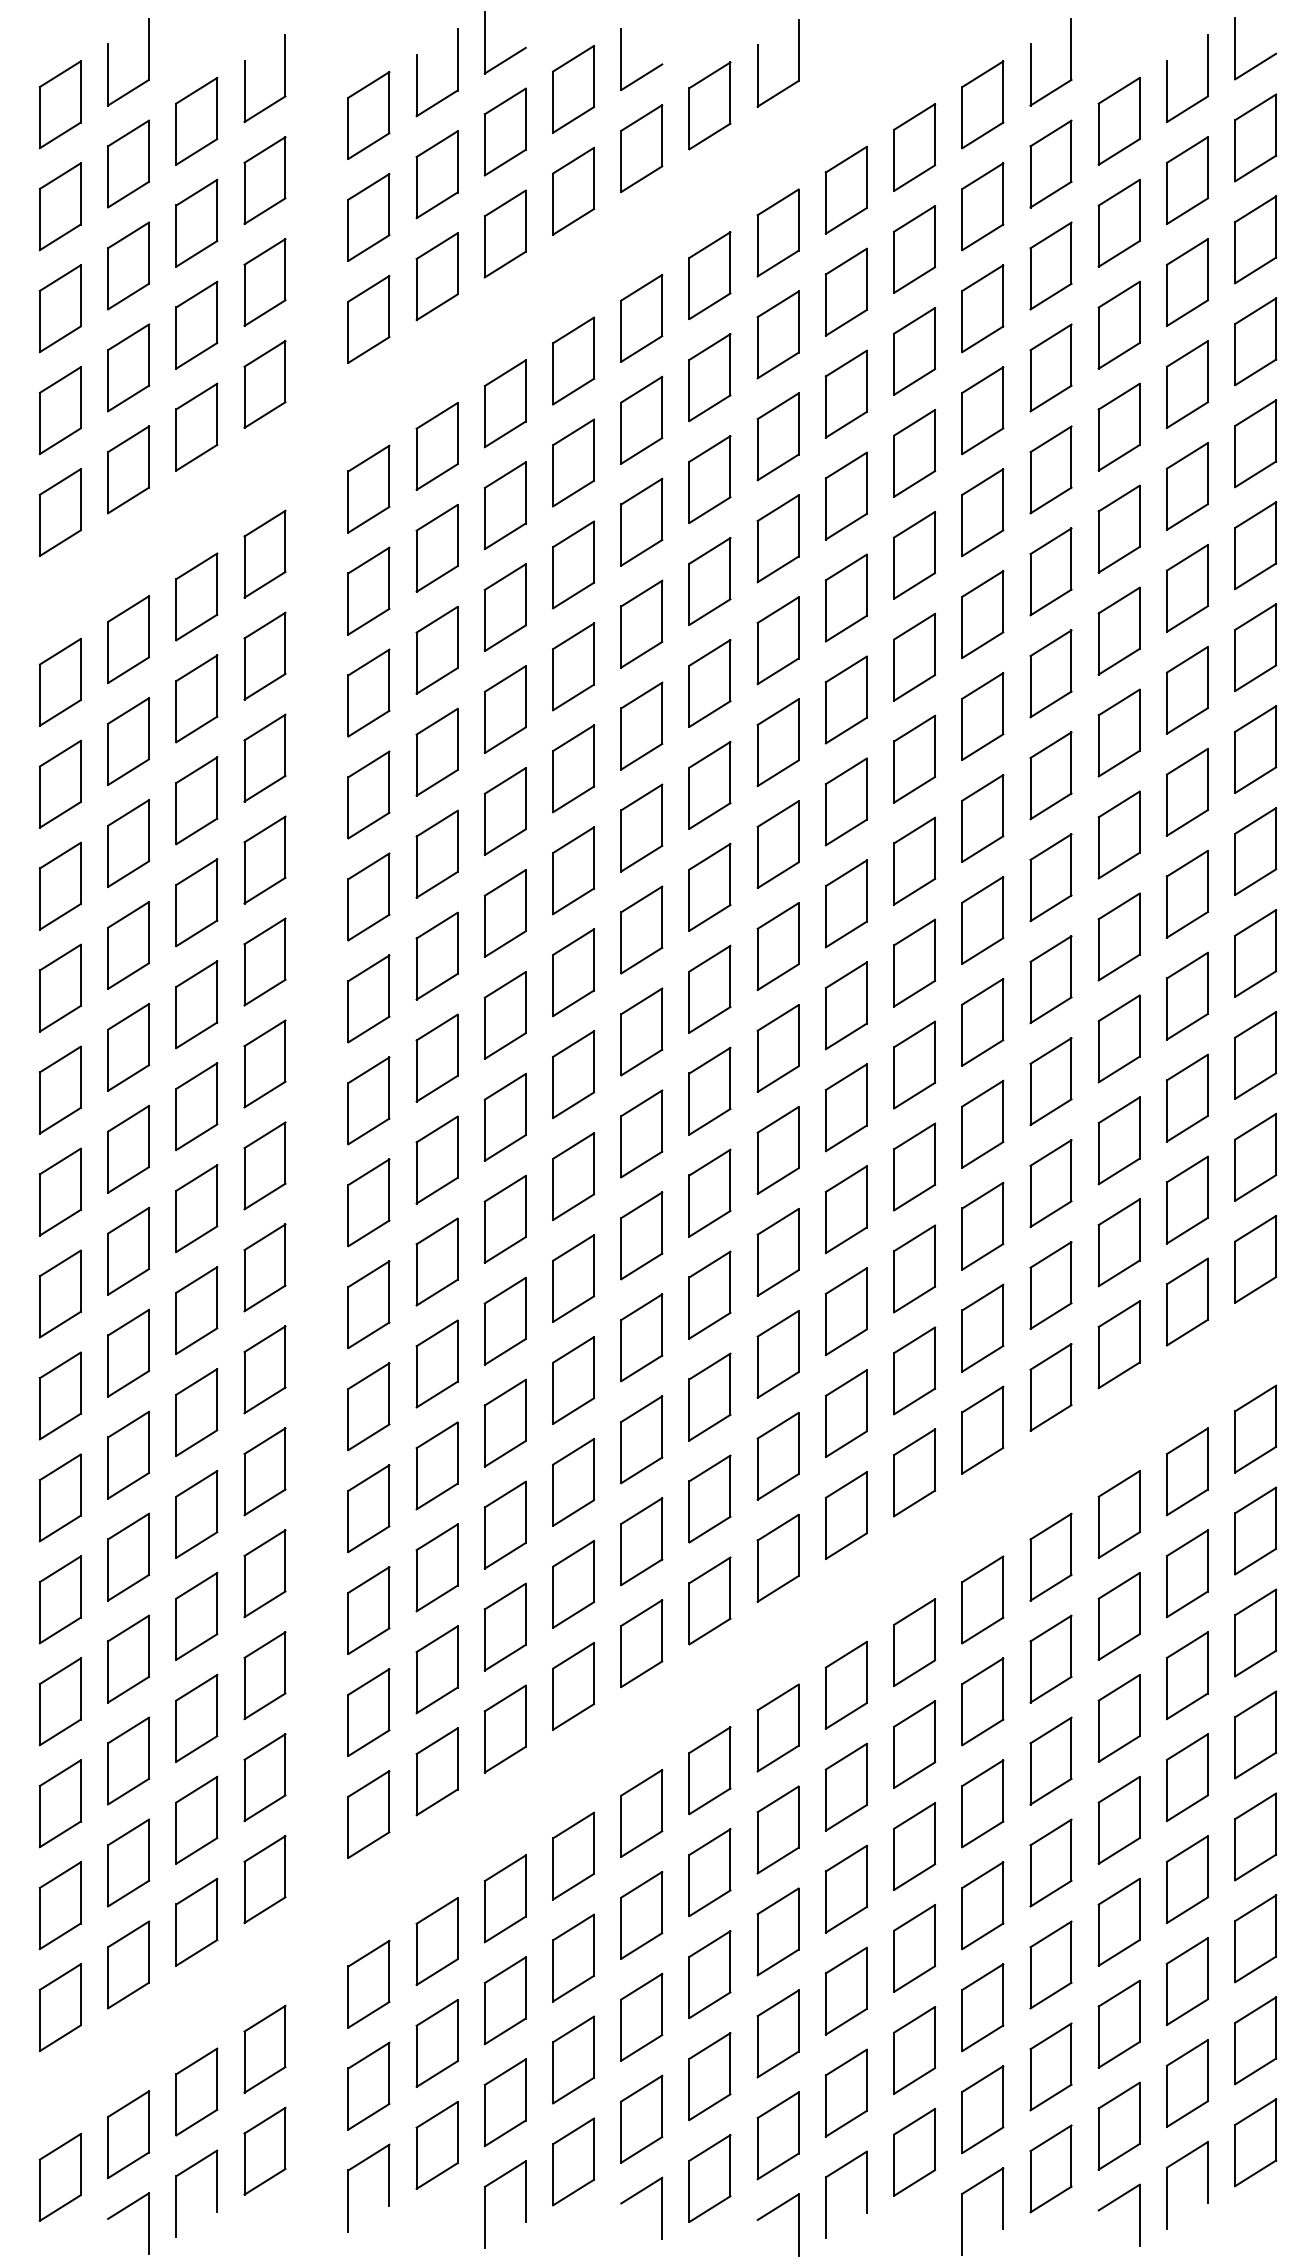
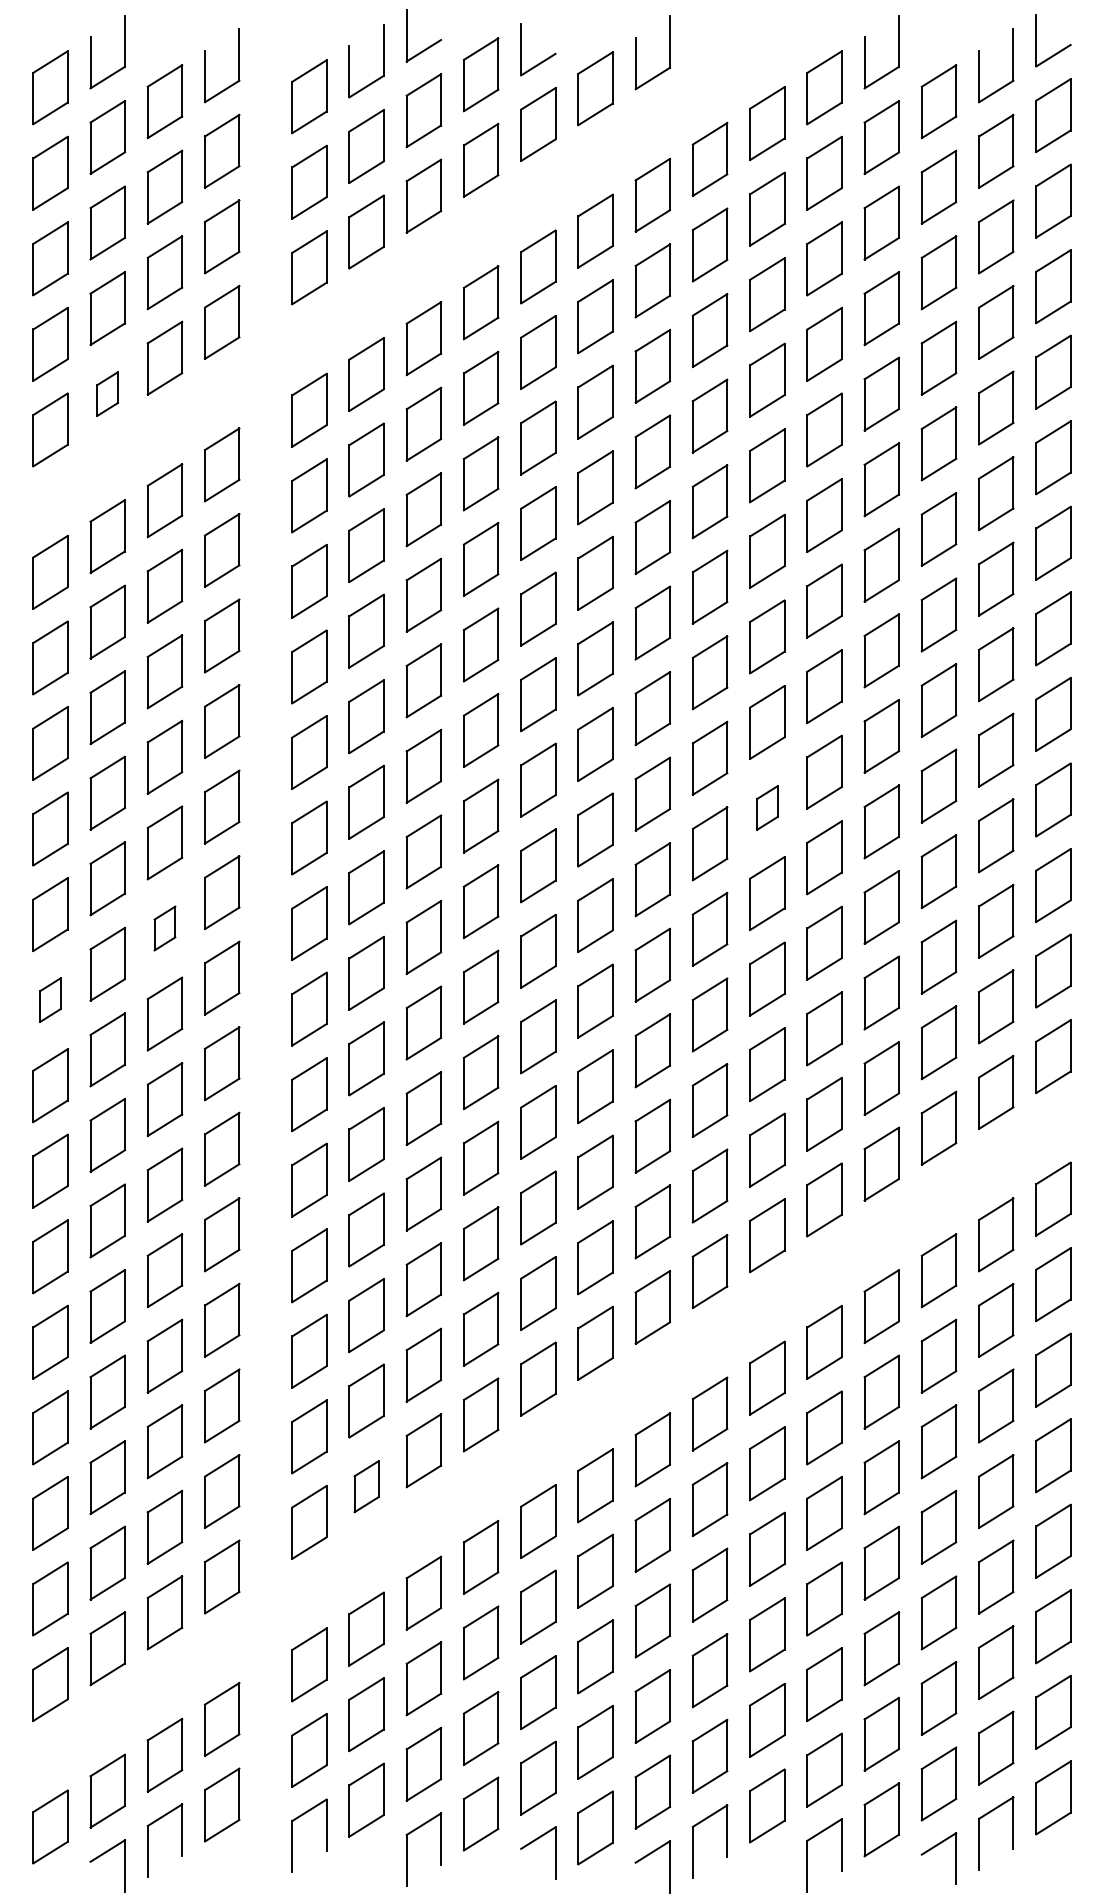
part: (128, 469) -> (107, 393), size x0.6
part: (914, 962) -> (767, 807), size x0.6
part: (196, 1106) -> (164, 928), size x0.6
part: (60, 1191) -> (50, 999), size x0.6
part: (436, 1771) -> (366, 1486), size x0.7

